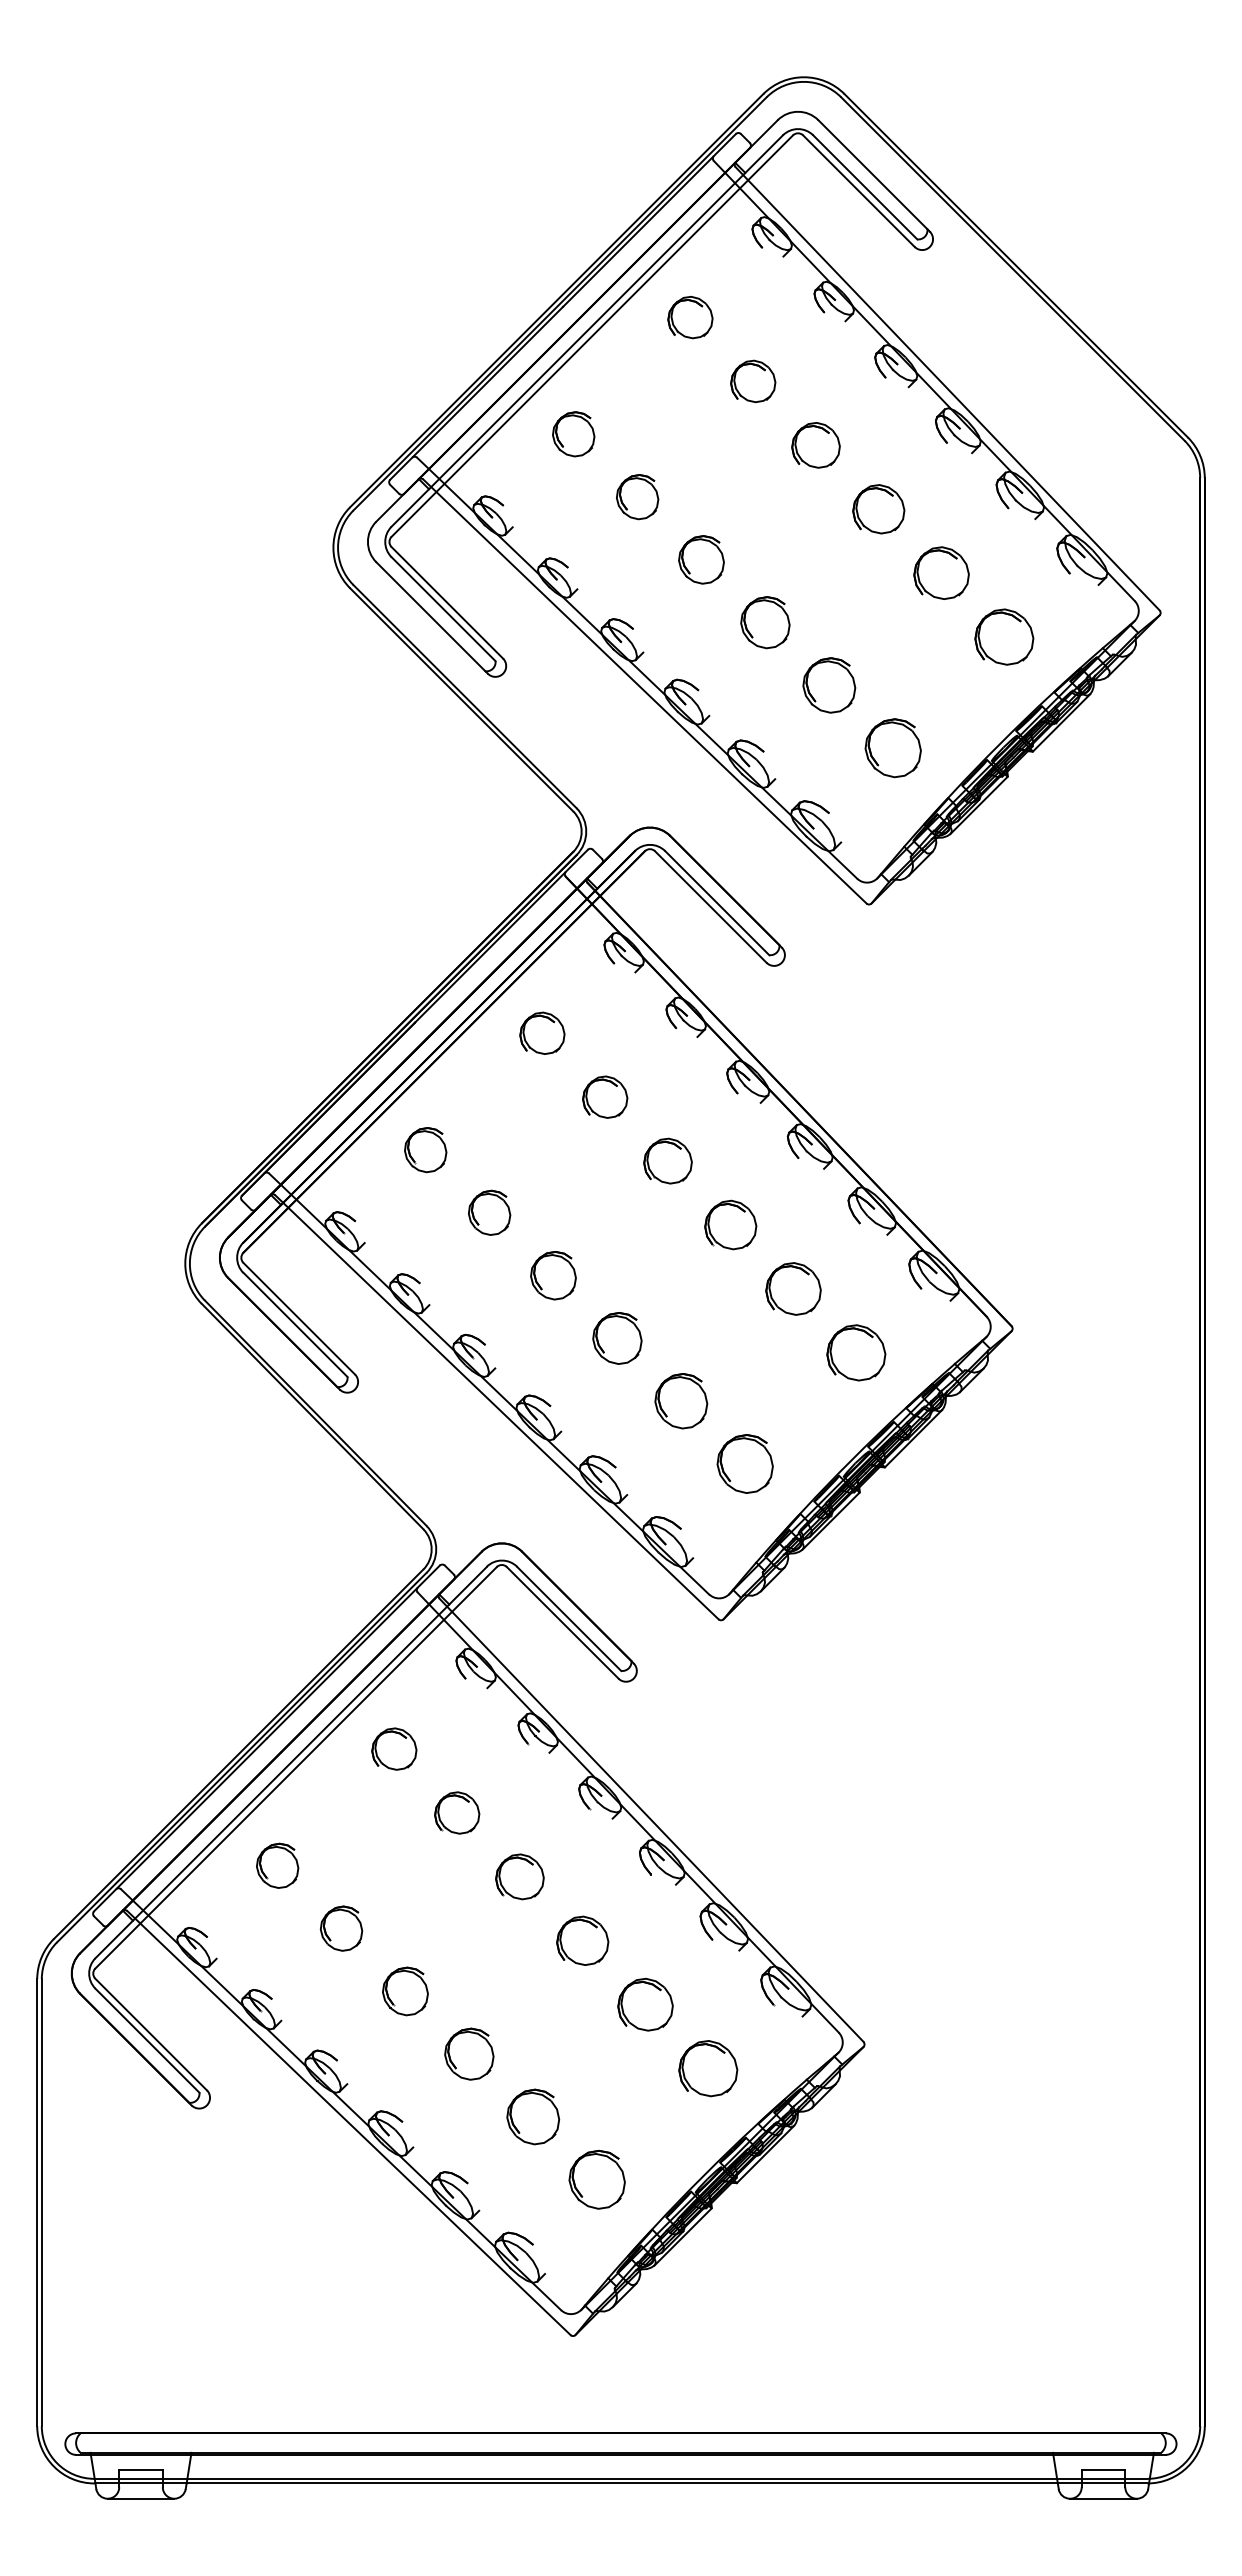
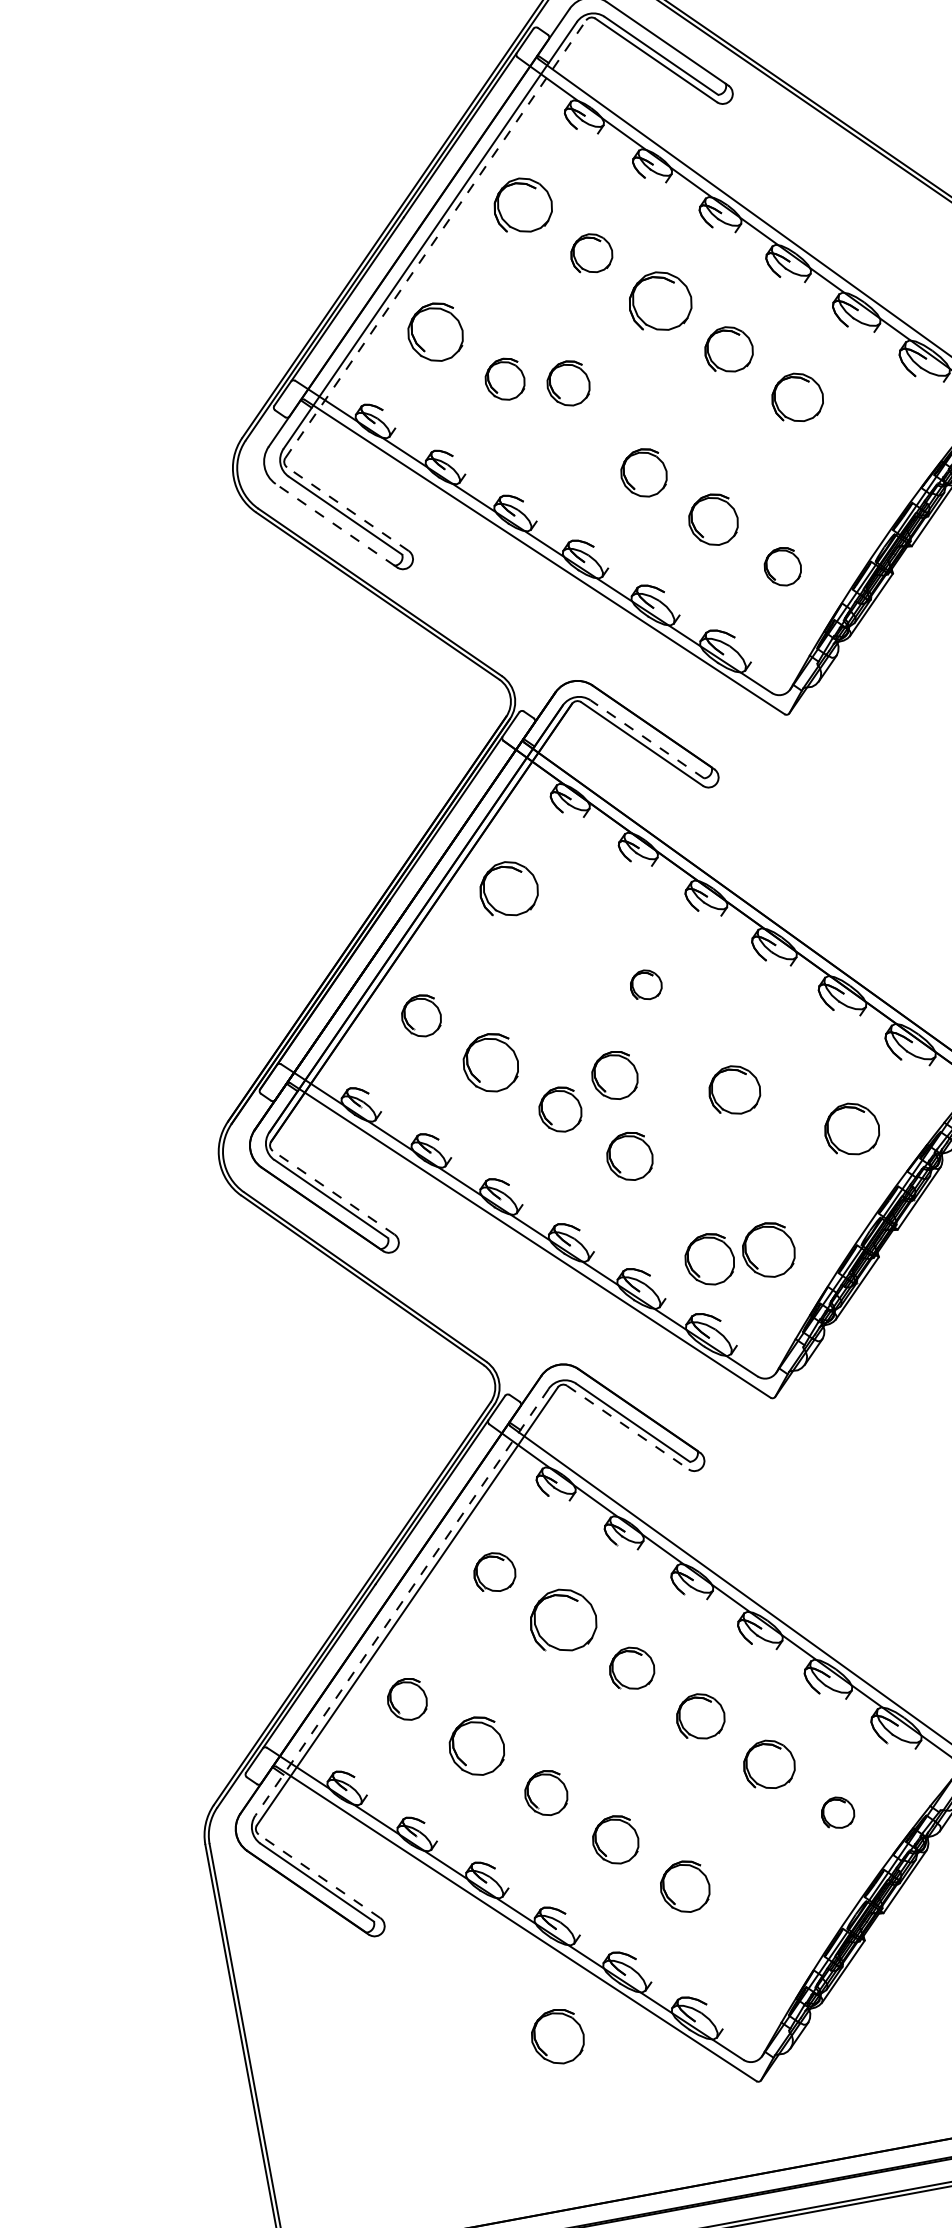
part: (690, 317) -> (522, 205), size x1.4
line: (592, 336) -> (436, 239), solid -> dashed
part: (573, 434) -> (435, 332), size x1.4
part: (815, 445) -> (659, 301), size x1.4
part: (701, 559) -> (568, 383), moved
line: (447, 602) -> (348, 508), solid -> dashed
line: (430, 616) -> (334, 524), solid -> dashed
part: (1004, 636) -> (866, 445), removed
part: (892, 748) -> (782, 567), size x0.7
line: (717, 903) -> (647, 739), solid -> dashed
part: (542, 1032) -> (508, 888), size x1.4
part: (605, 1096) -> (577, 936), removed
part: (667, 1160) -> (645, 984), size x0.7
part: (489, 1212) -> (490, 1062), size x1.4
part: (730, 1224) -> (714, 1032), removed
part: (617, 1250) -> (614, 1075), added
part: (793, 1288) -> (734, 1089), moved
line: (299, 1318) -> (333, 1192), solid -> dashed
part: (681, 1401) -> (709, 1259), moved
line: (562, 1622) -> (627, 1427), solid -> dashed
line: (291, 1762) -> (402, 1602), solid -> dashed
part: (457, 1812) -> (563, 1619), size x1.6
part: (341, 1928) -> (476, 1746), size x1.4
line: (151, 2034) -> (319, 1876), solid -> dashed
part: (708, 2068) -> (837, 1812), size x0.6
part: (596, 2179) -> (557, 2036), moved

